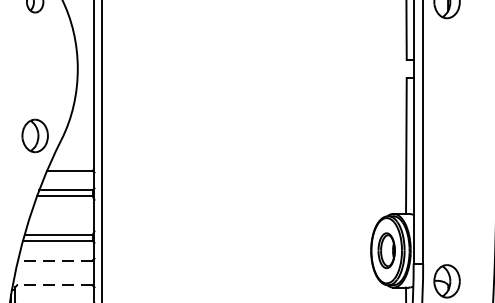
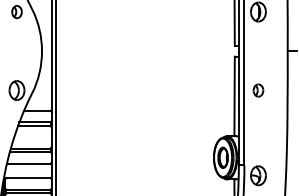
part: (447, 135) -> (258, 90), added
line: (54, 260) -> (28, 163), dashed -> solid
line: (54, 286) -> (28, 178), dashed -> solid

